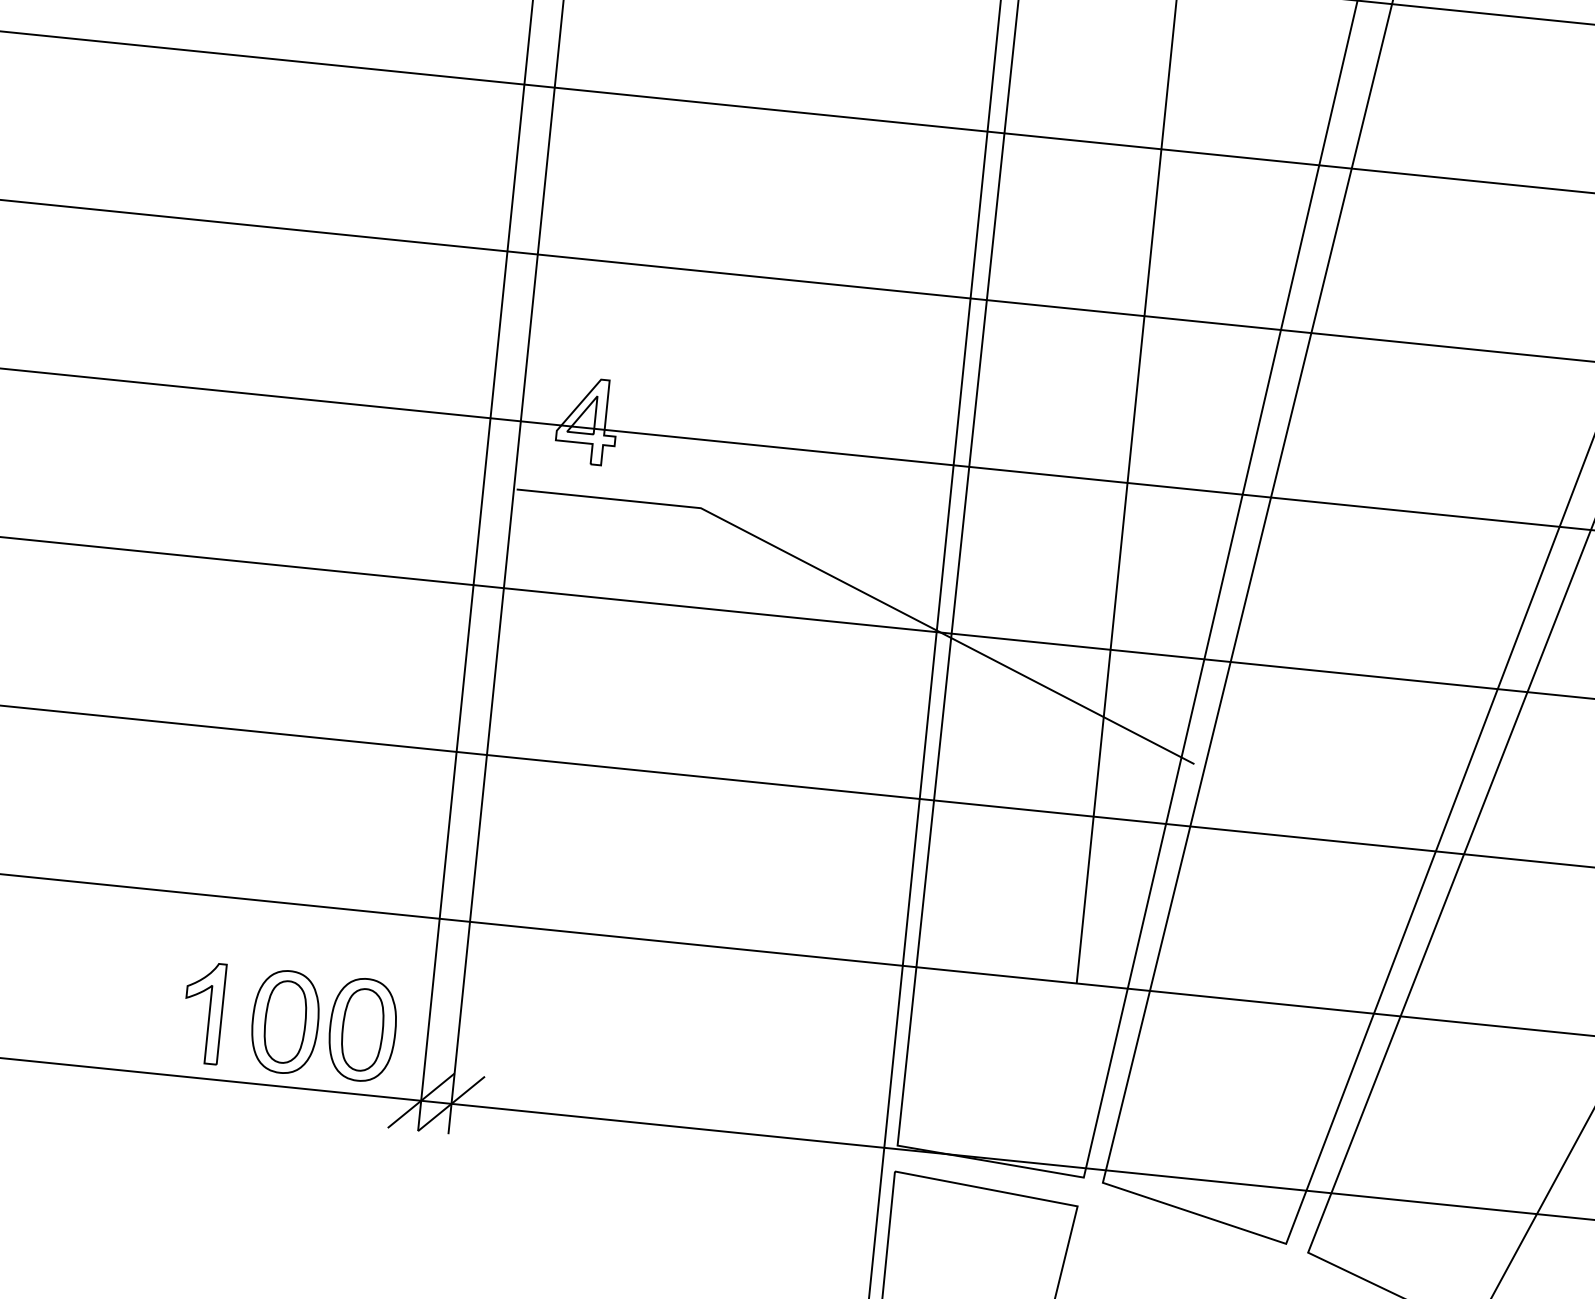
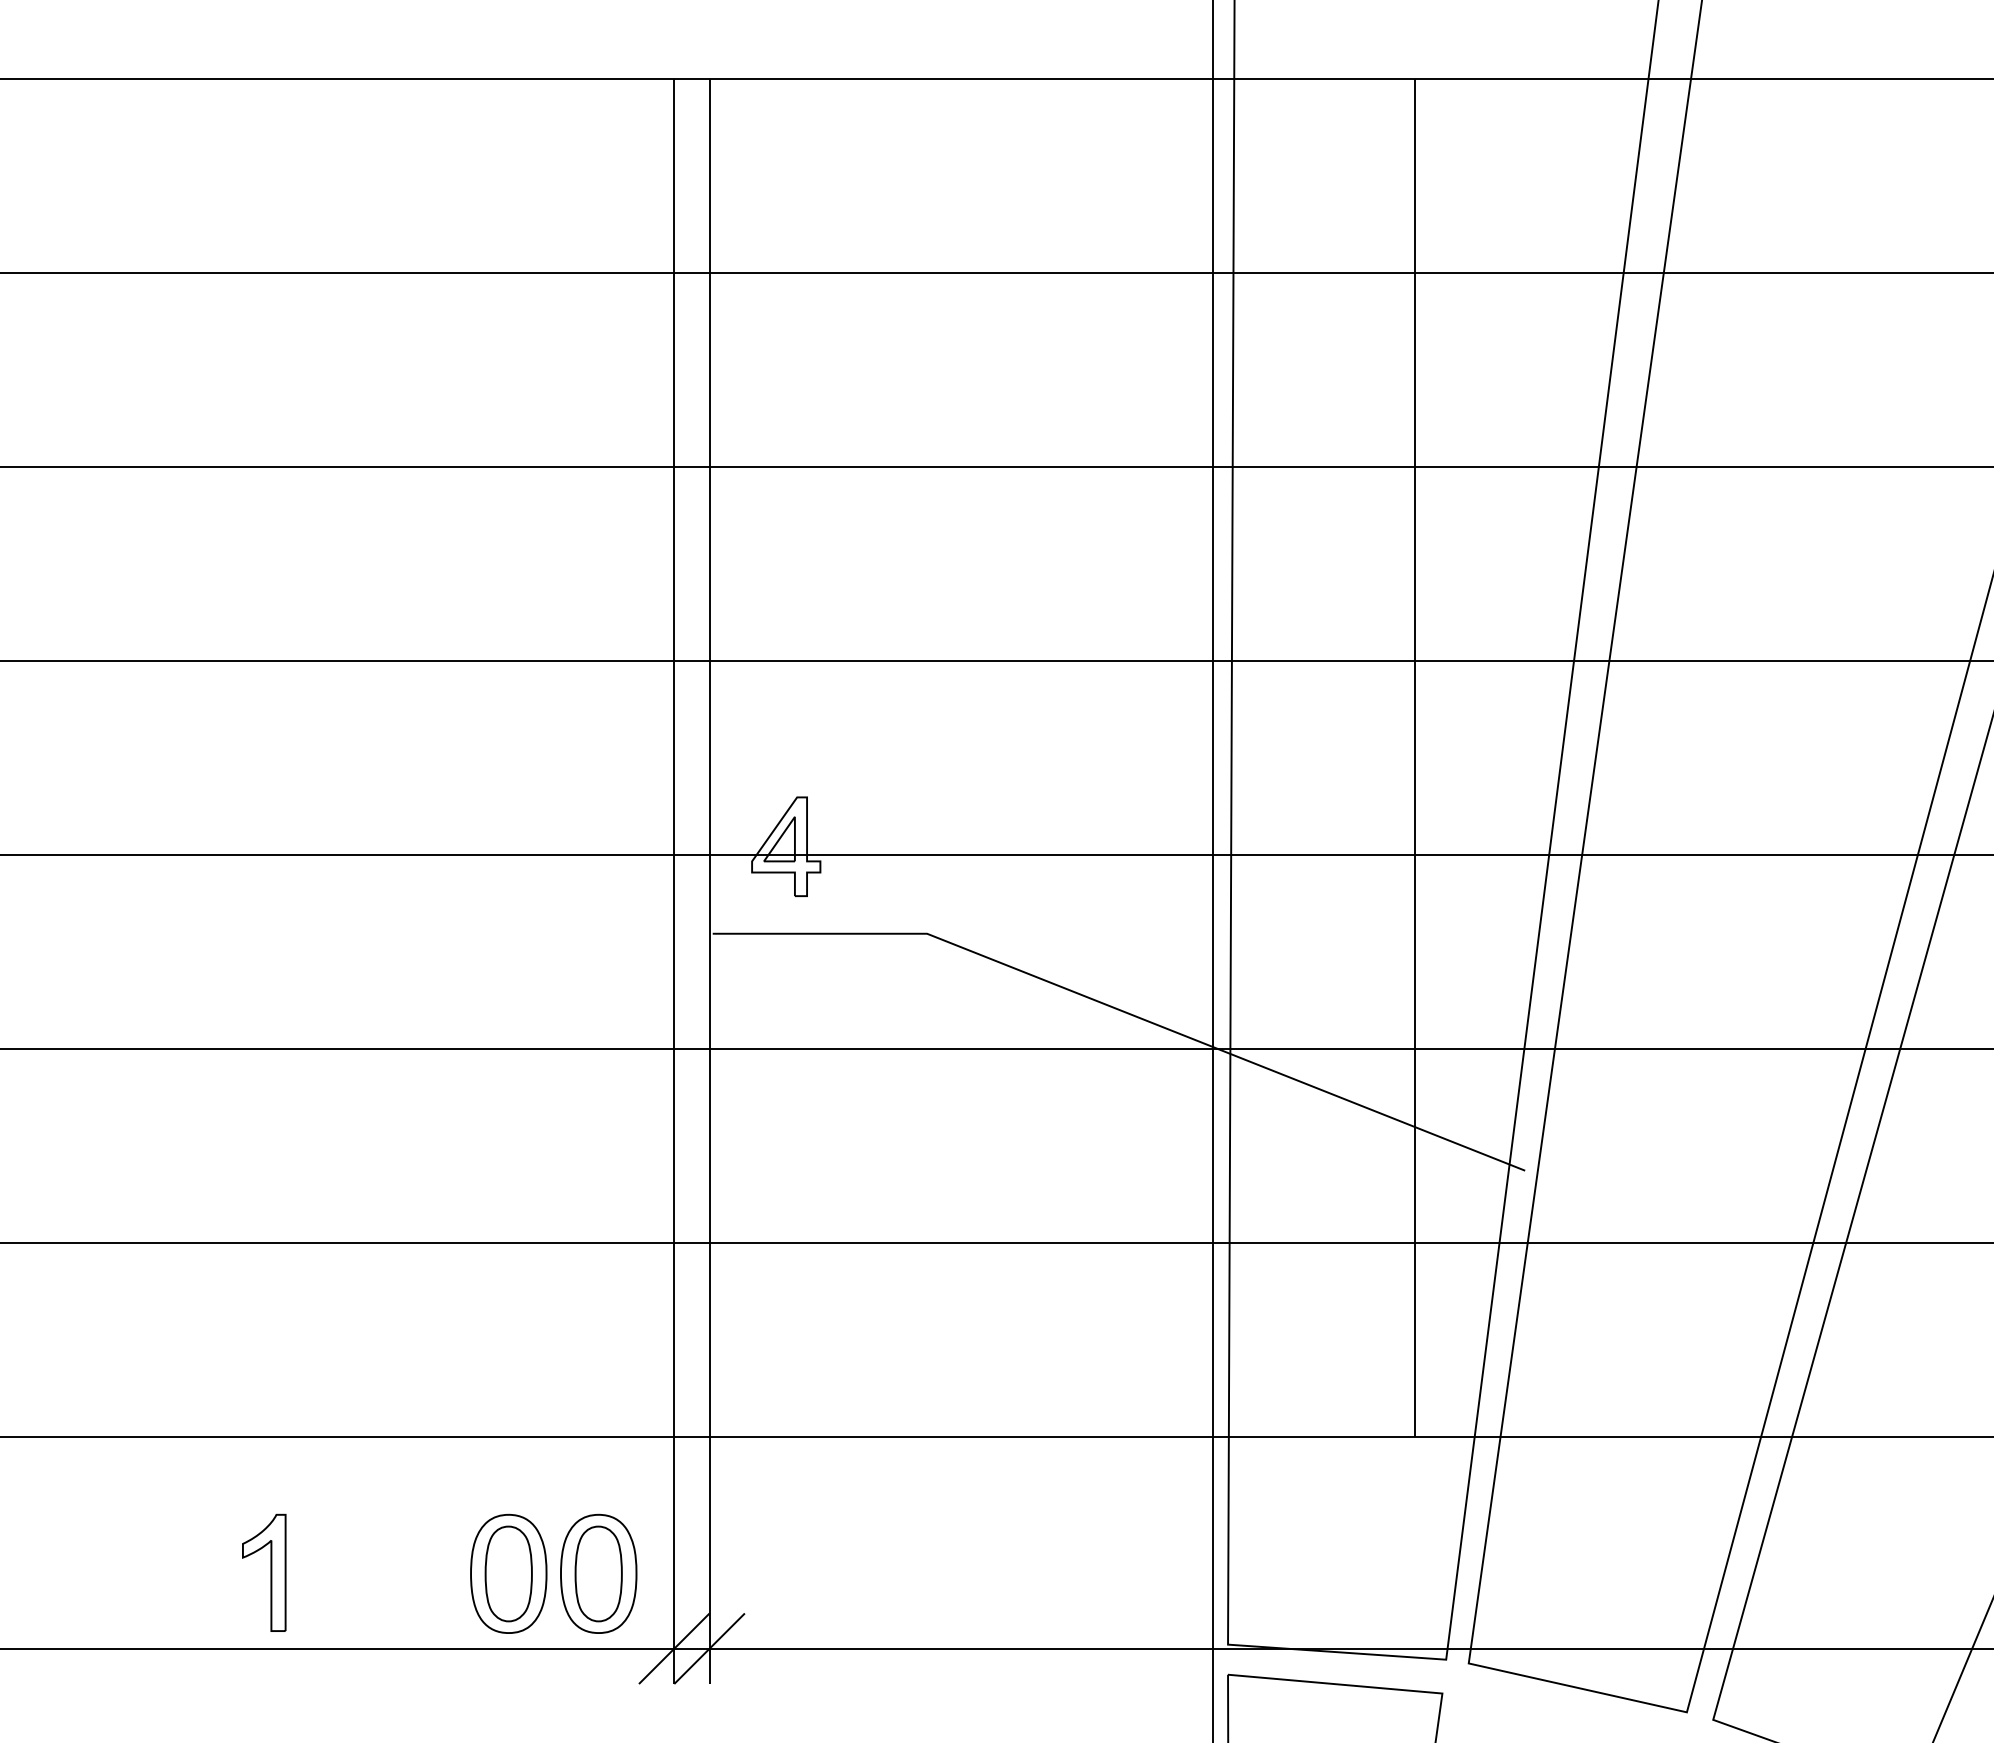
part: (203, 1012) -> (264, 1572), moved

